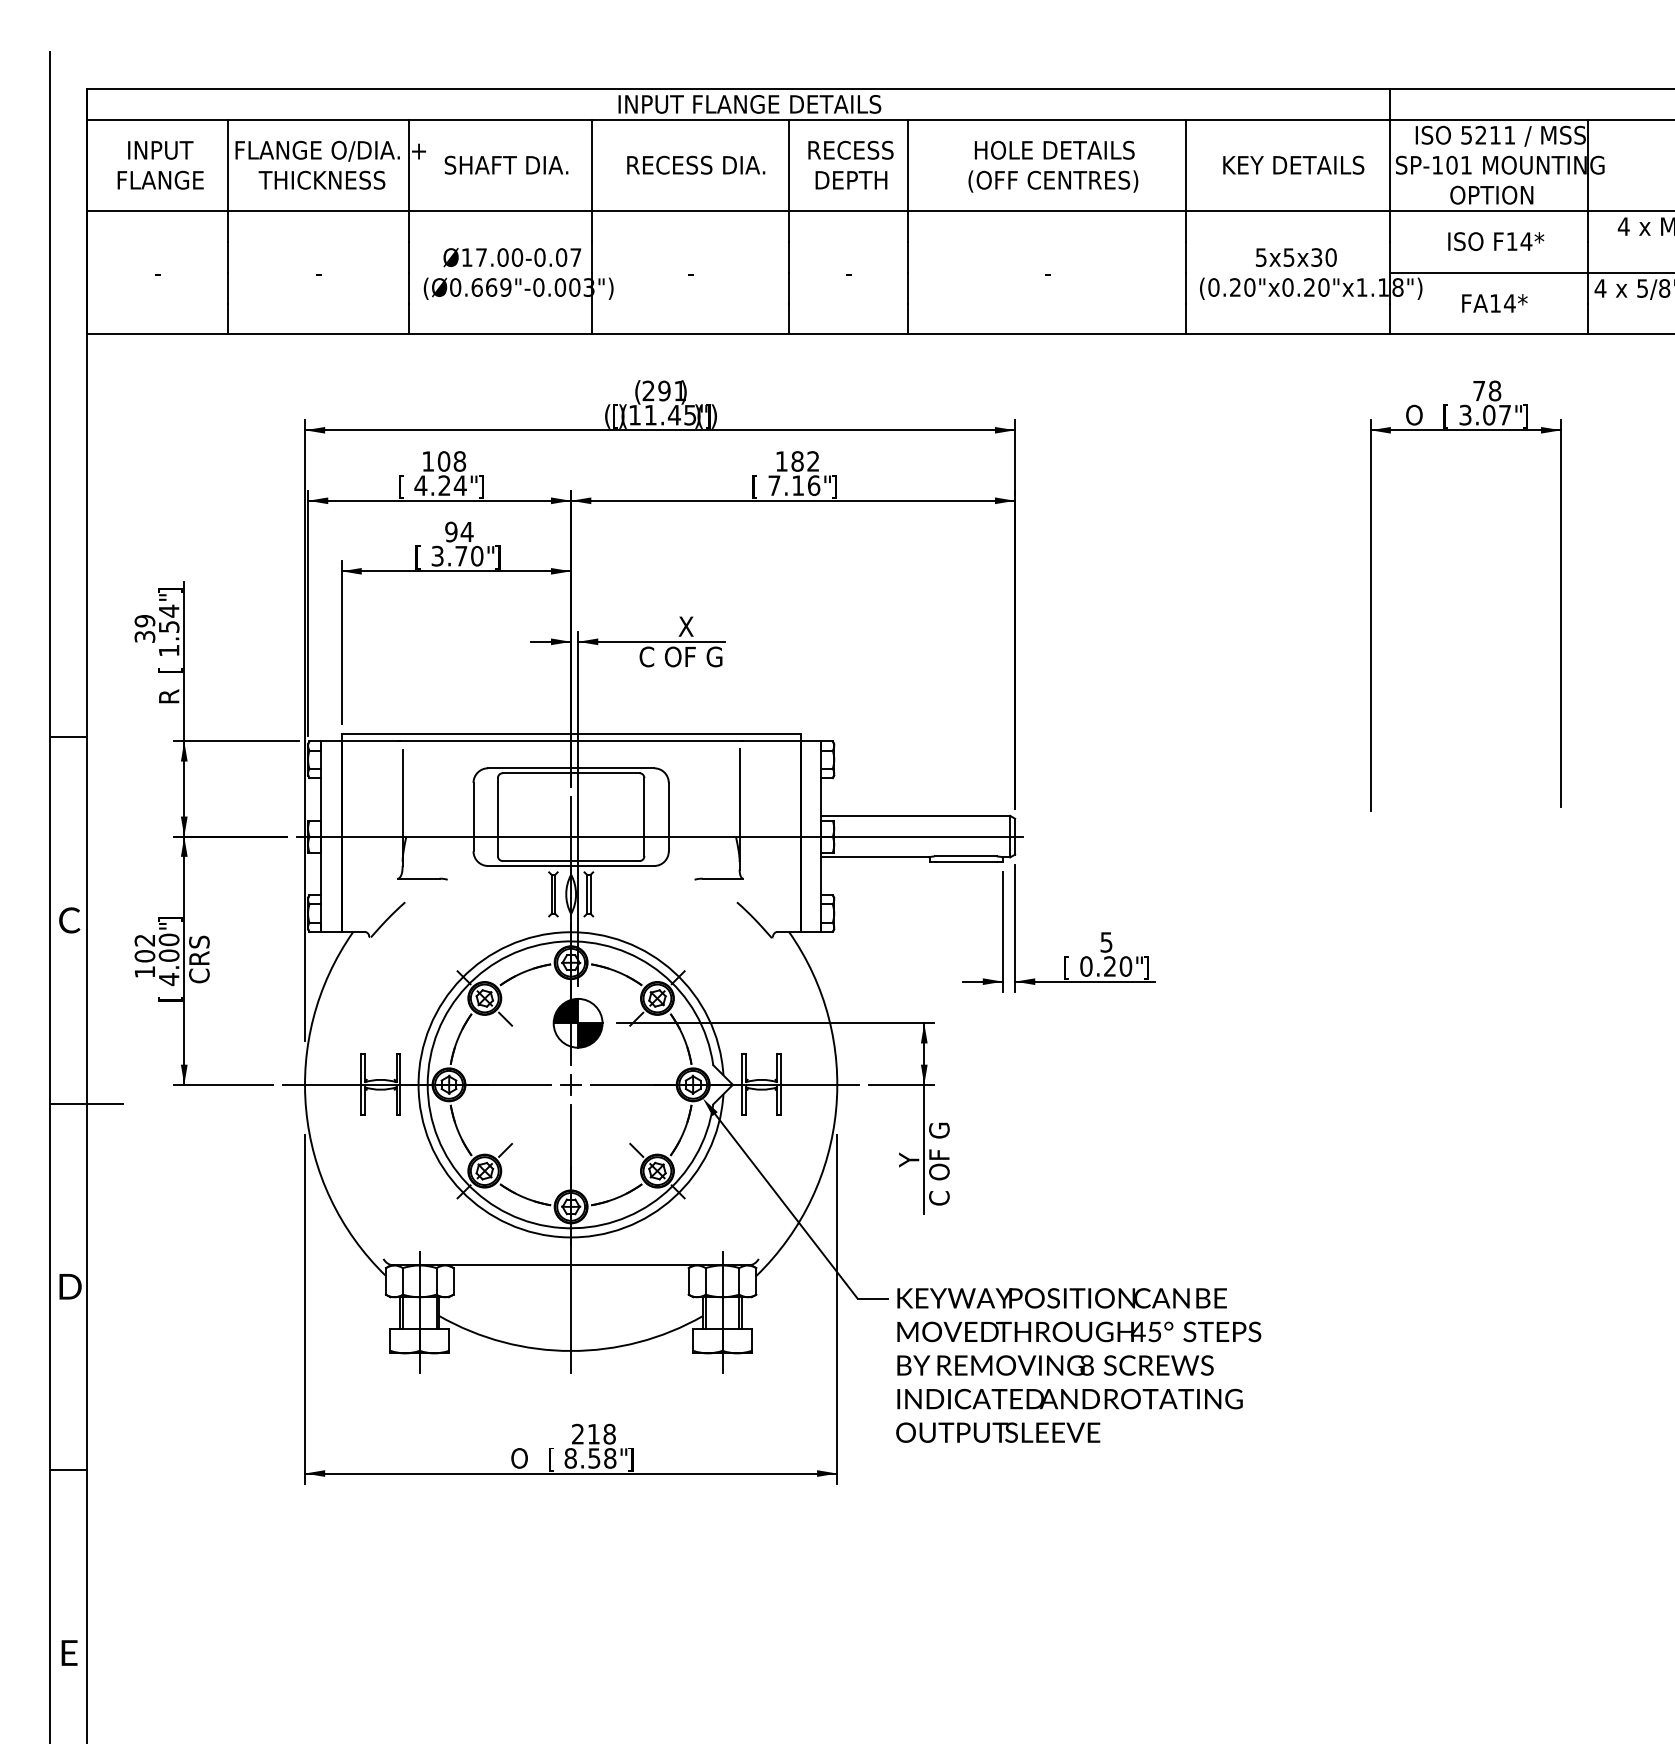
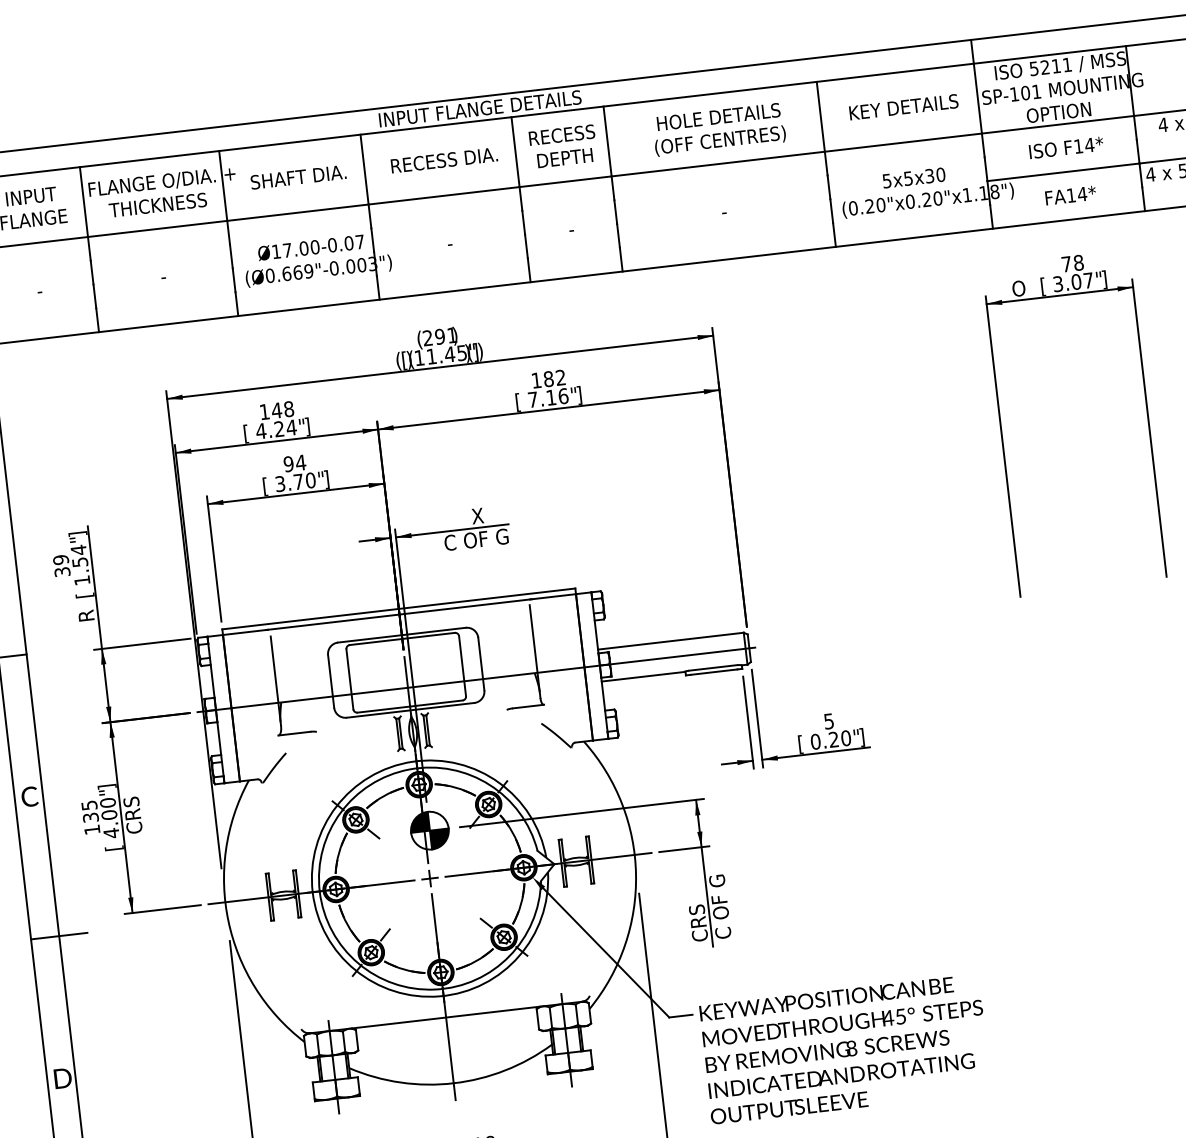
text: (443, 461) -> (276, 410), 108 -> 148
text: (144, 948) -> (89, 811), 102 -> 135
text: (908, 1178) -> (697, 920), Y -> CRS

